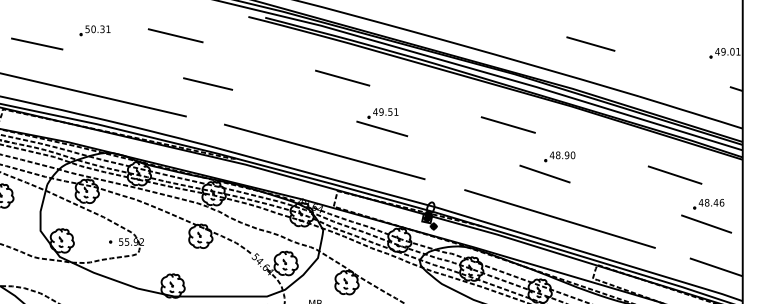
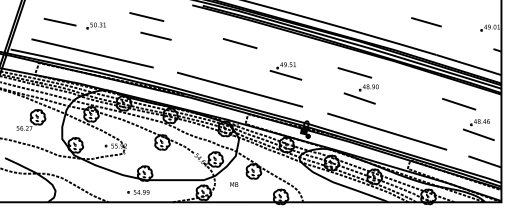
part: (93, 30) -> (95, 25), moved
line: (590, 44) -> (426, 22), moved
line: (341, 78) -> (239, 43), moved
line: (207, 82) -> (155, 35), moved
part: (381, 122) -> (285, 71), moved
part: (546, 167) -> (360, 94), moved

